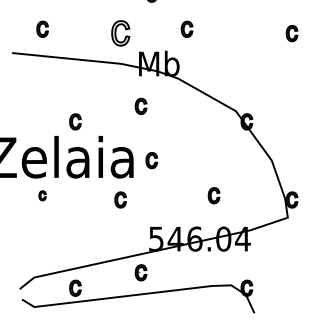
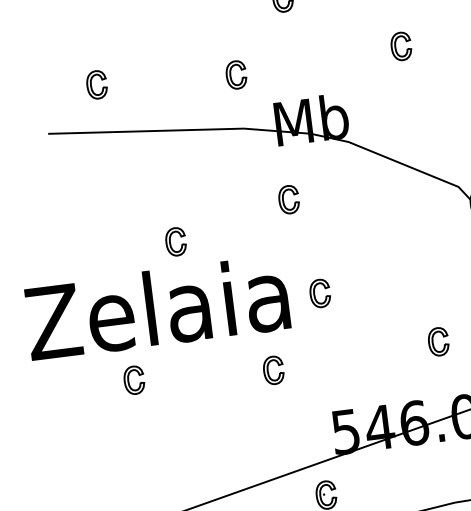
part: (186, 28) -> (400, 45), moved
part: (120, 33) -> (236, 74), size x0.62
part: (42, 195) -> (133, 379), size x1.67

